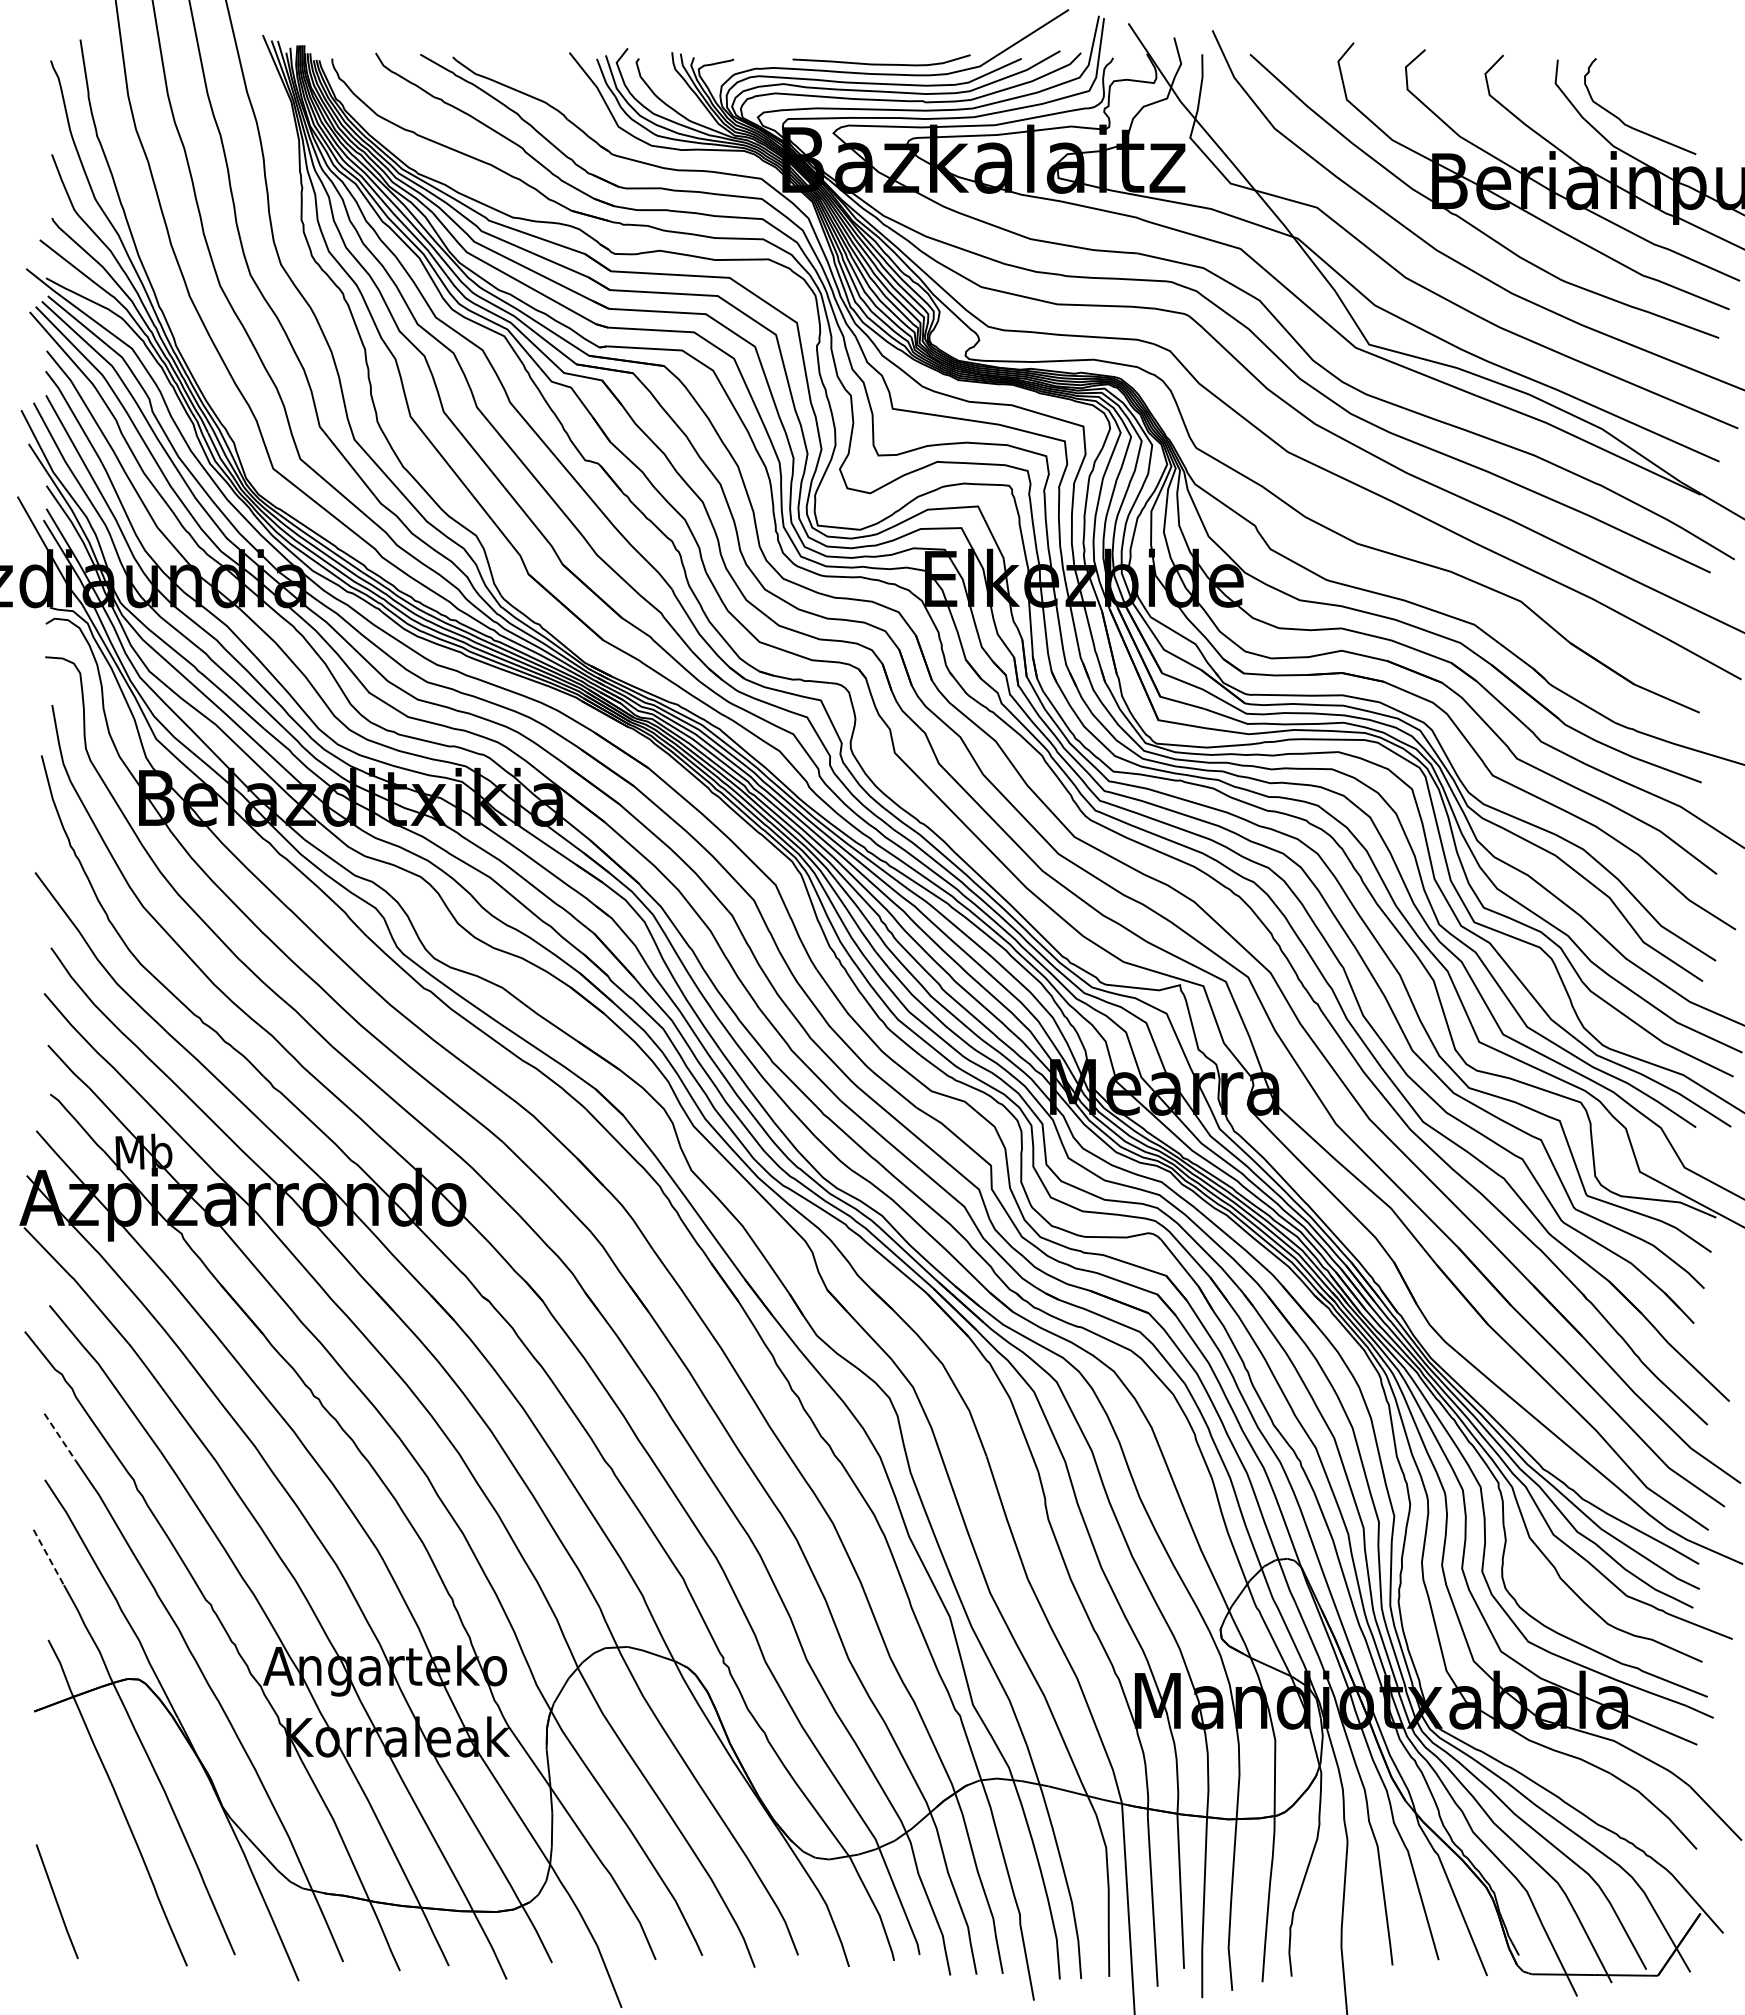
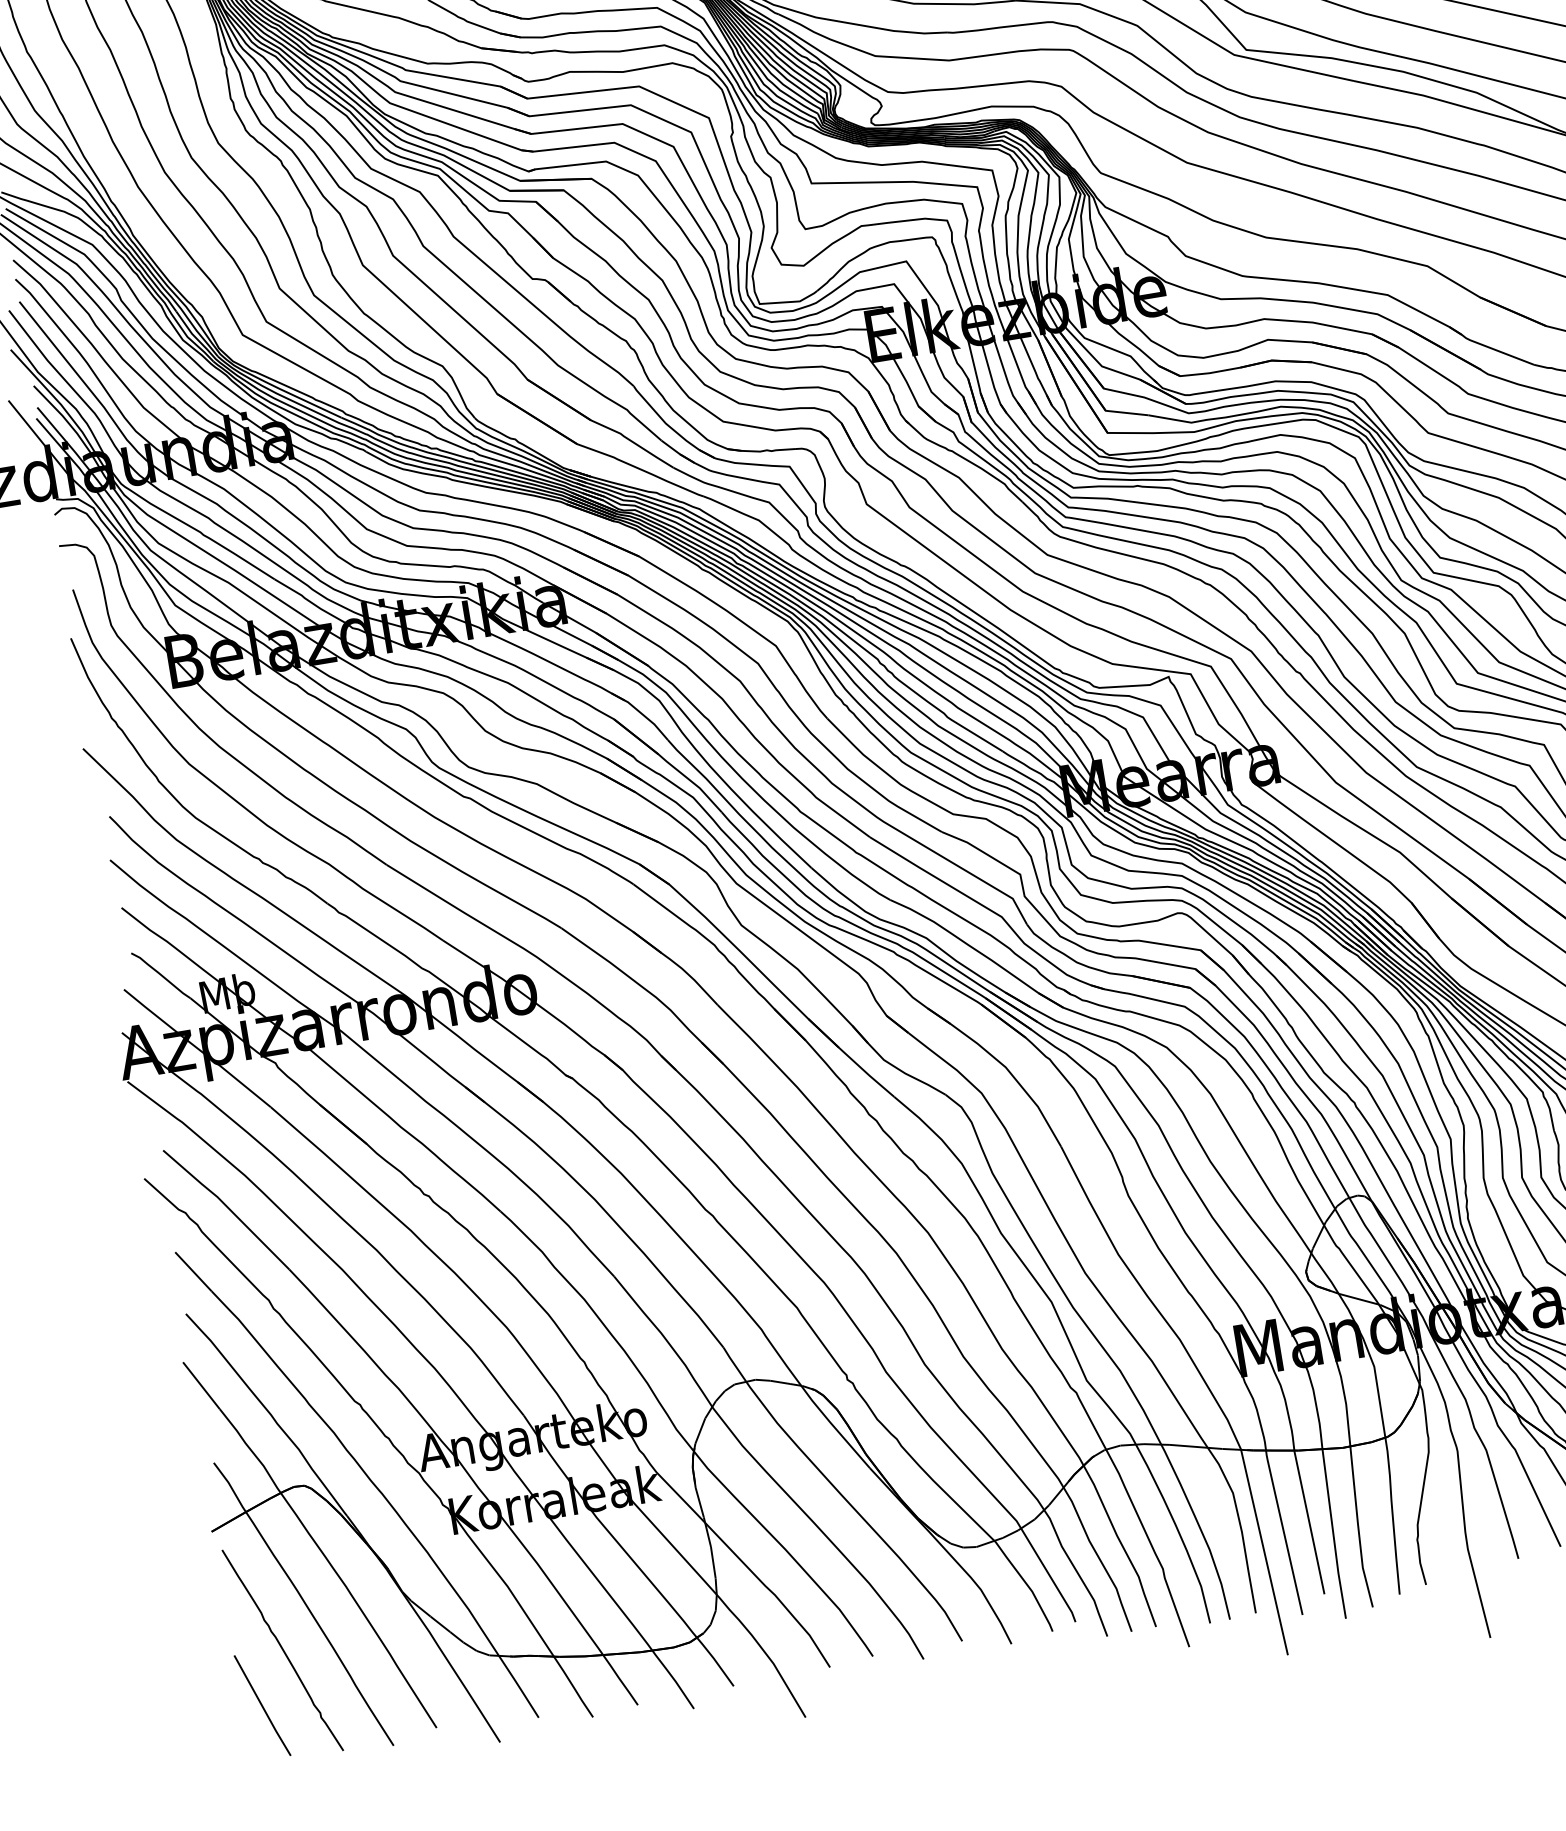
line: (60, 1437) -> (193, 1271), dashed -> solid
line: (48, 1557) -> (201, 1385), dashed -> solid
curve: (87, 1847) -> (282, 1650), added

